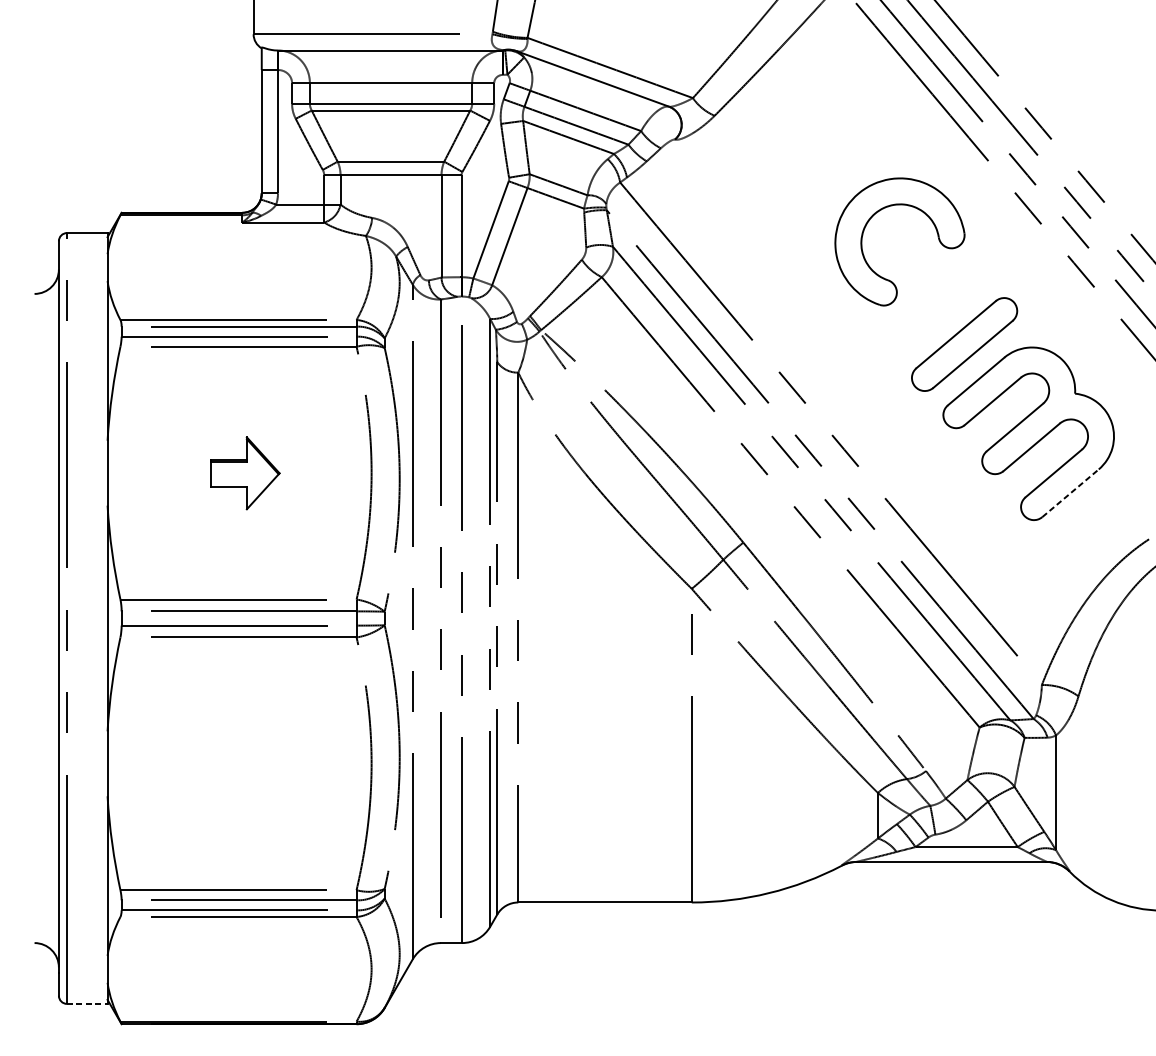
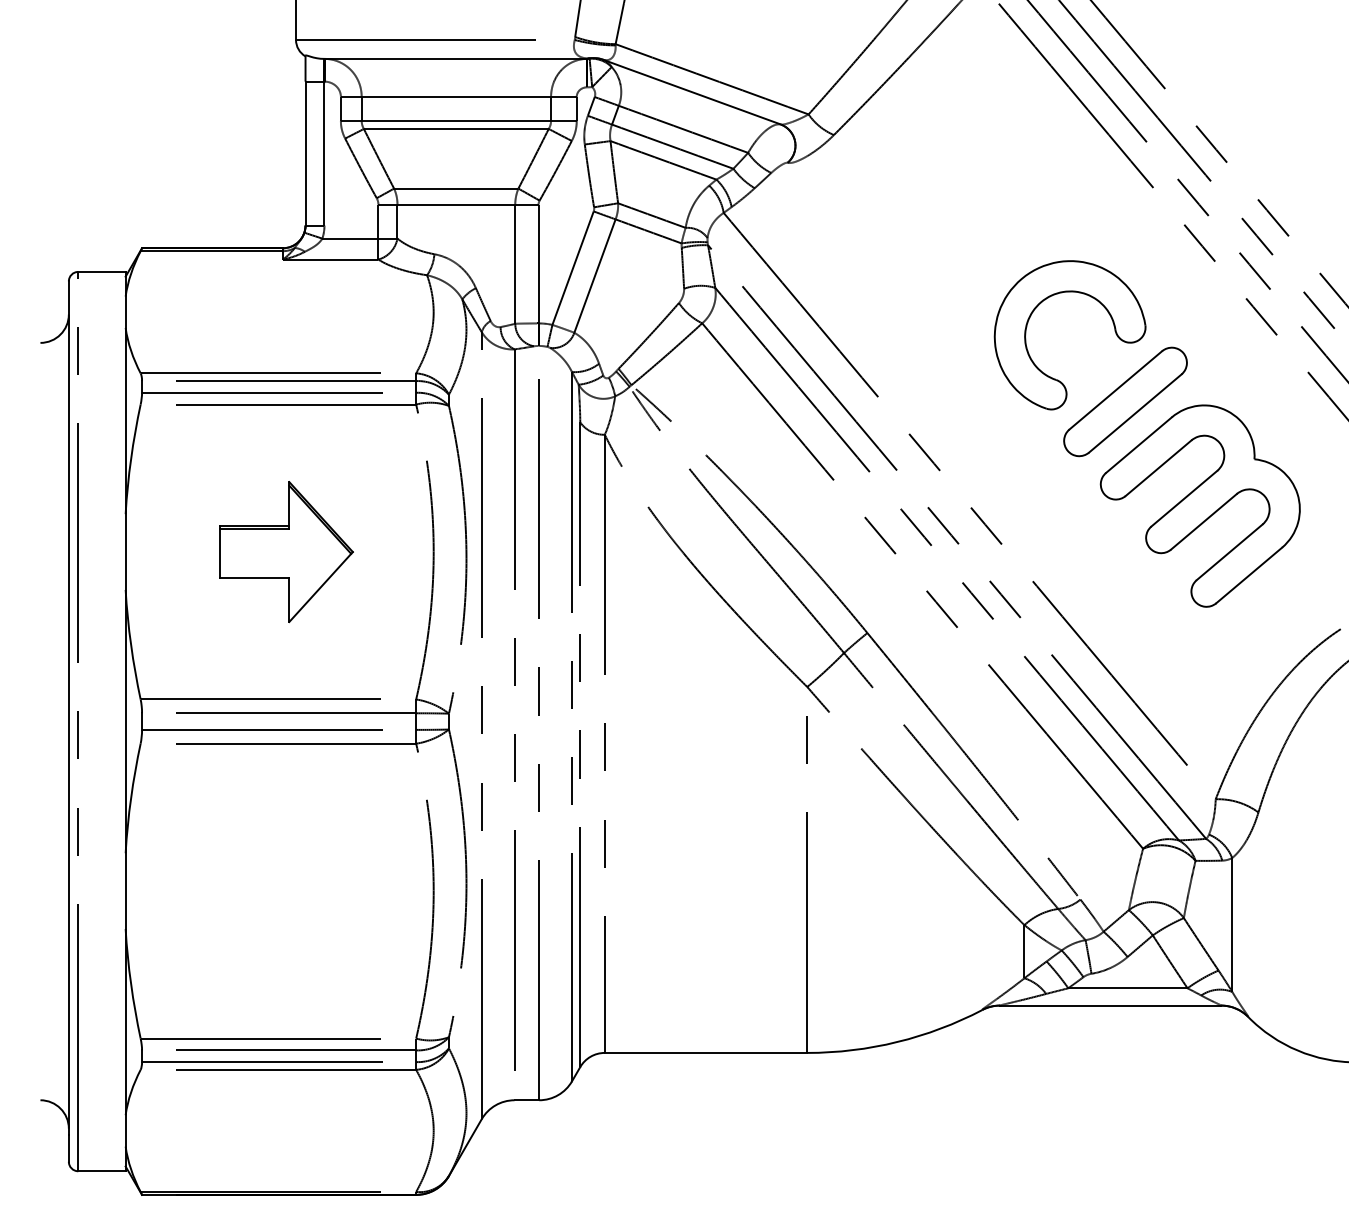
part: (873, 216) -> (1039, 305), moved
part: (245, 473) -> (286, 552), size x1.67
line: (1070, 493) -> (1249, 575), dashed -> solid
line: (87, 1004) -> (102, 1171), dashed -> solid

